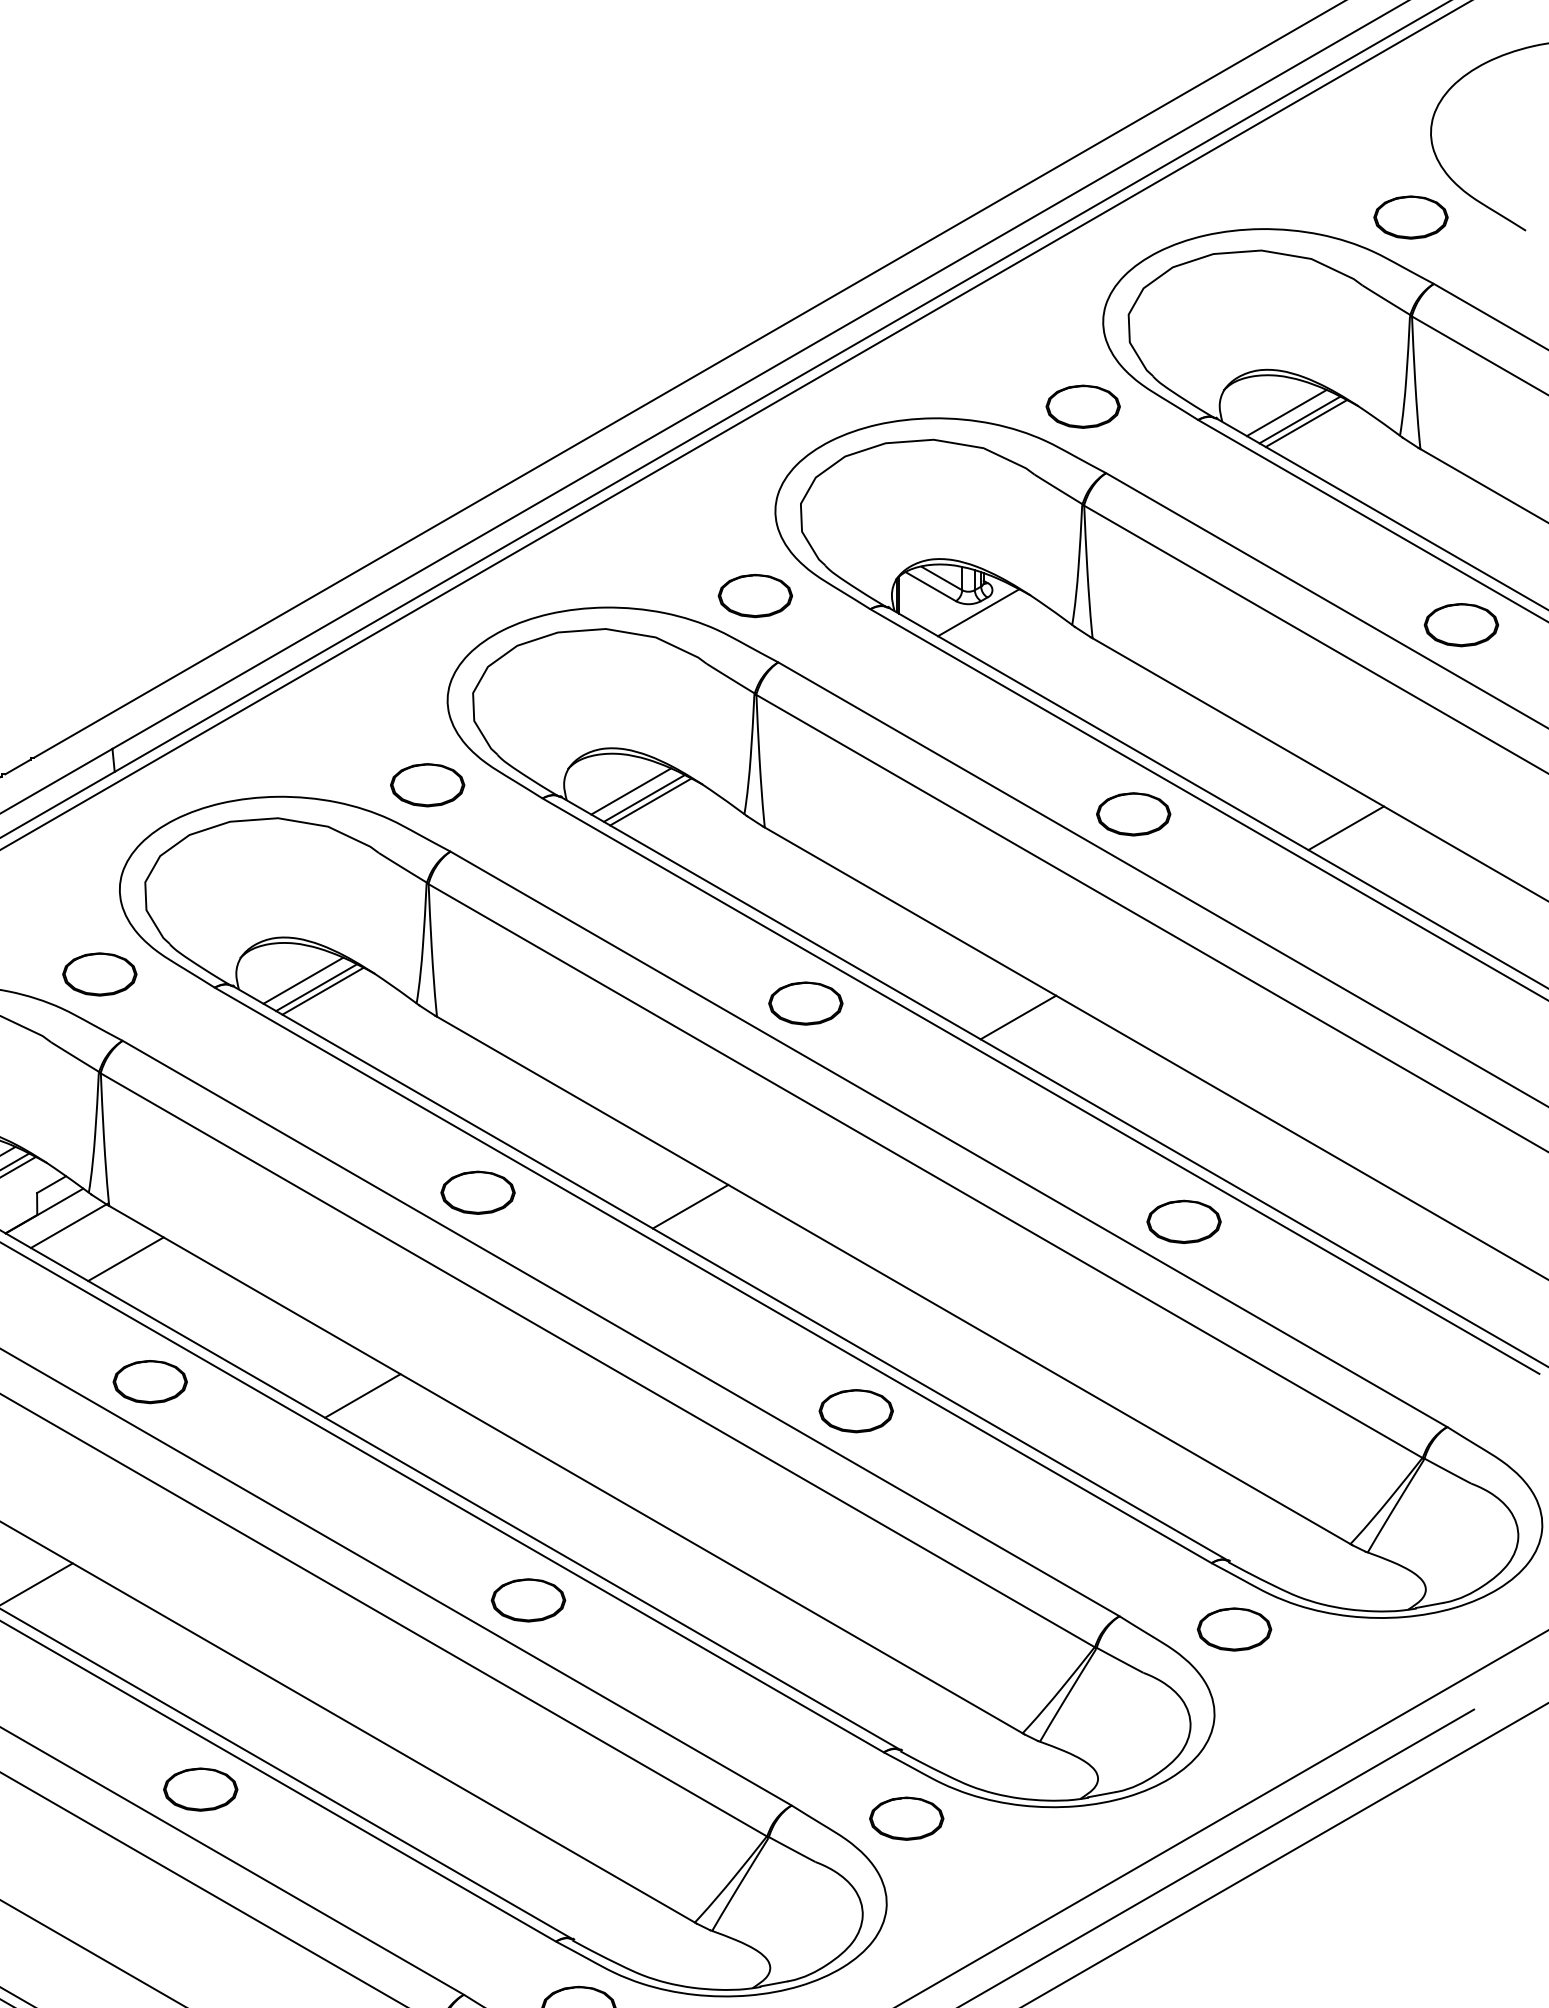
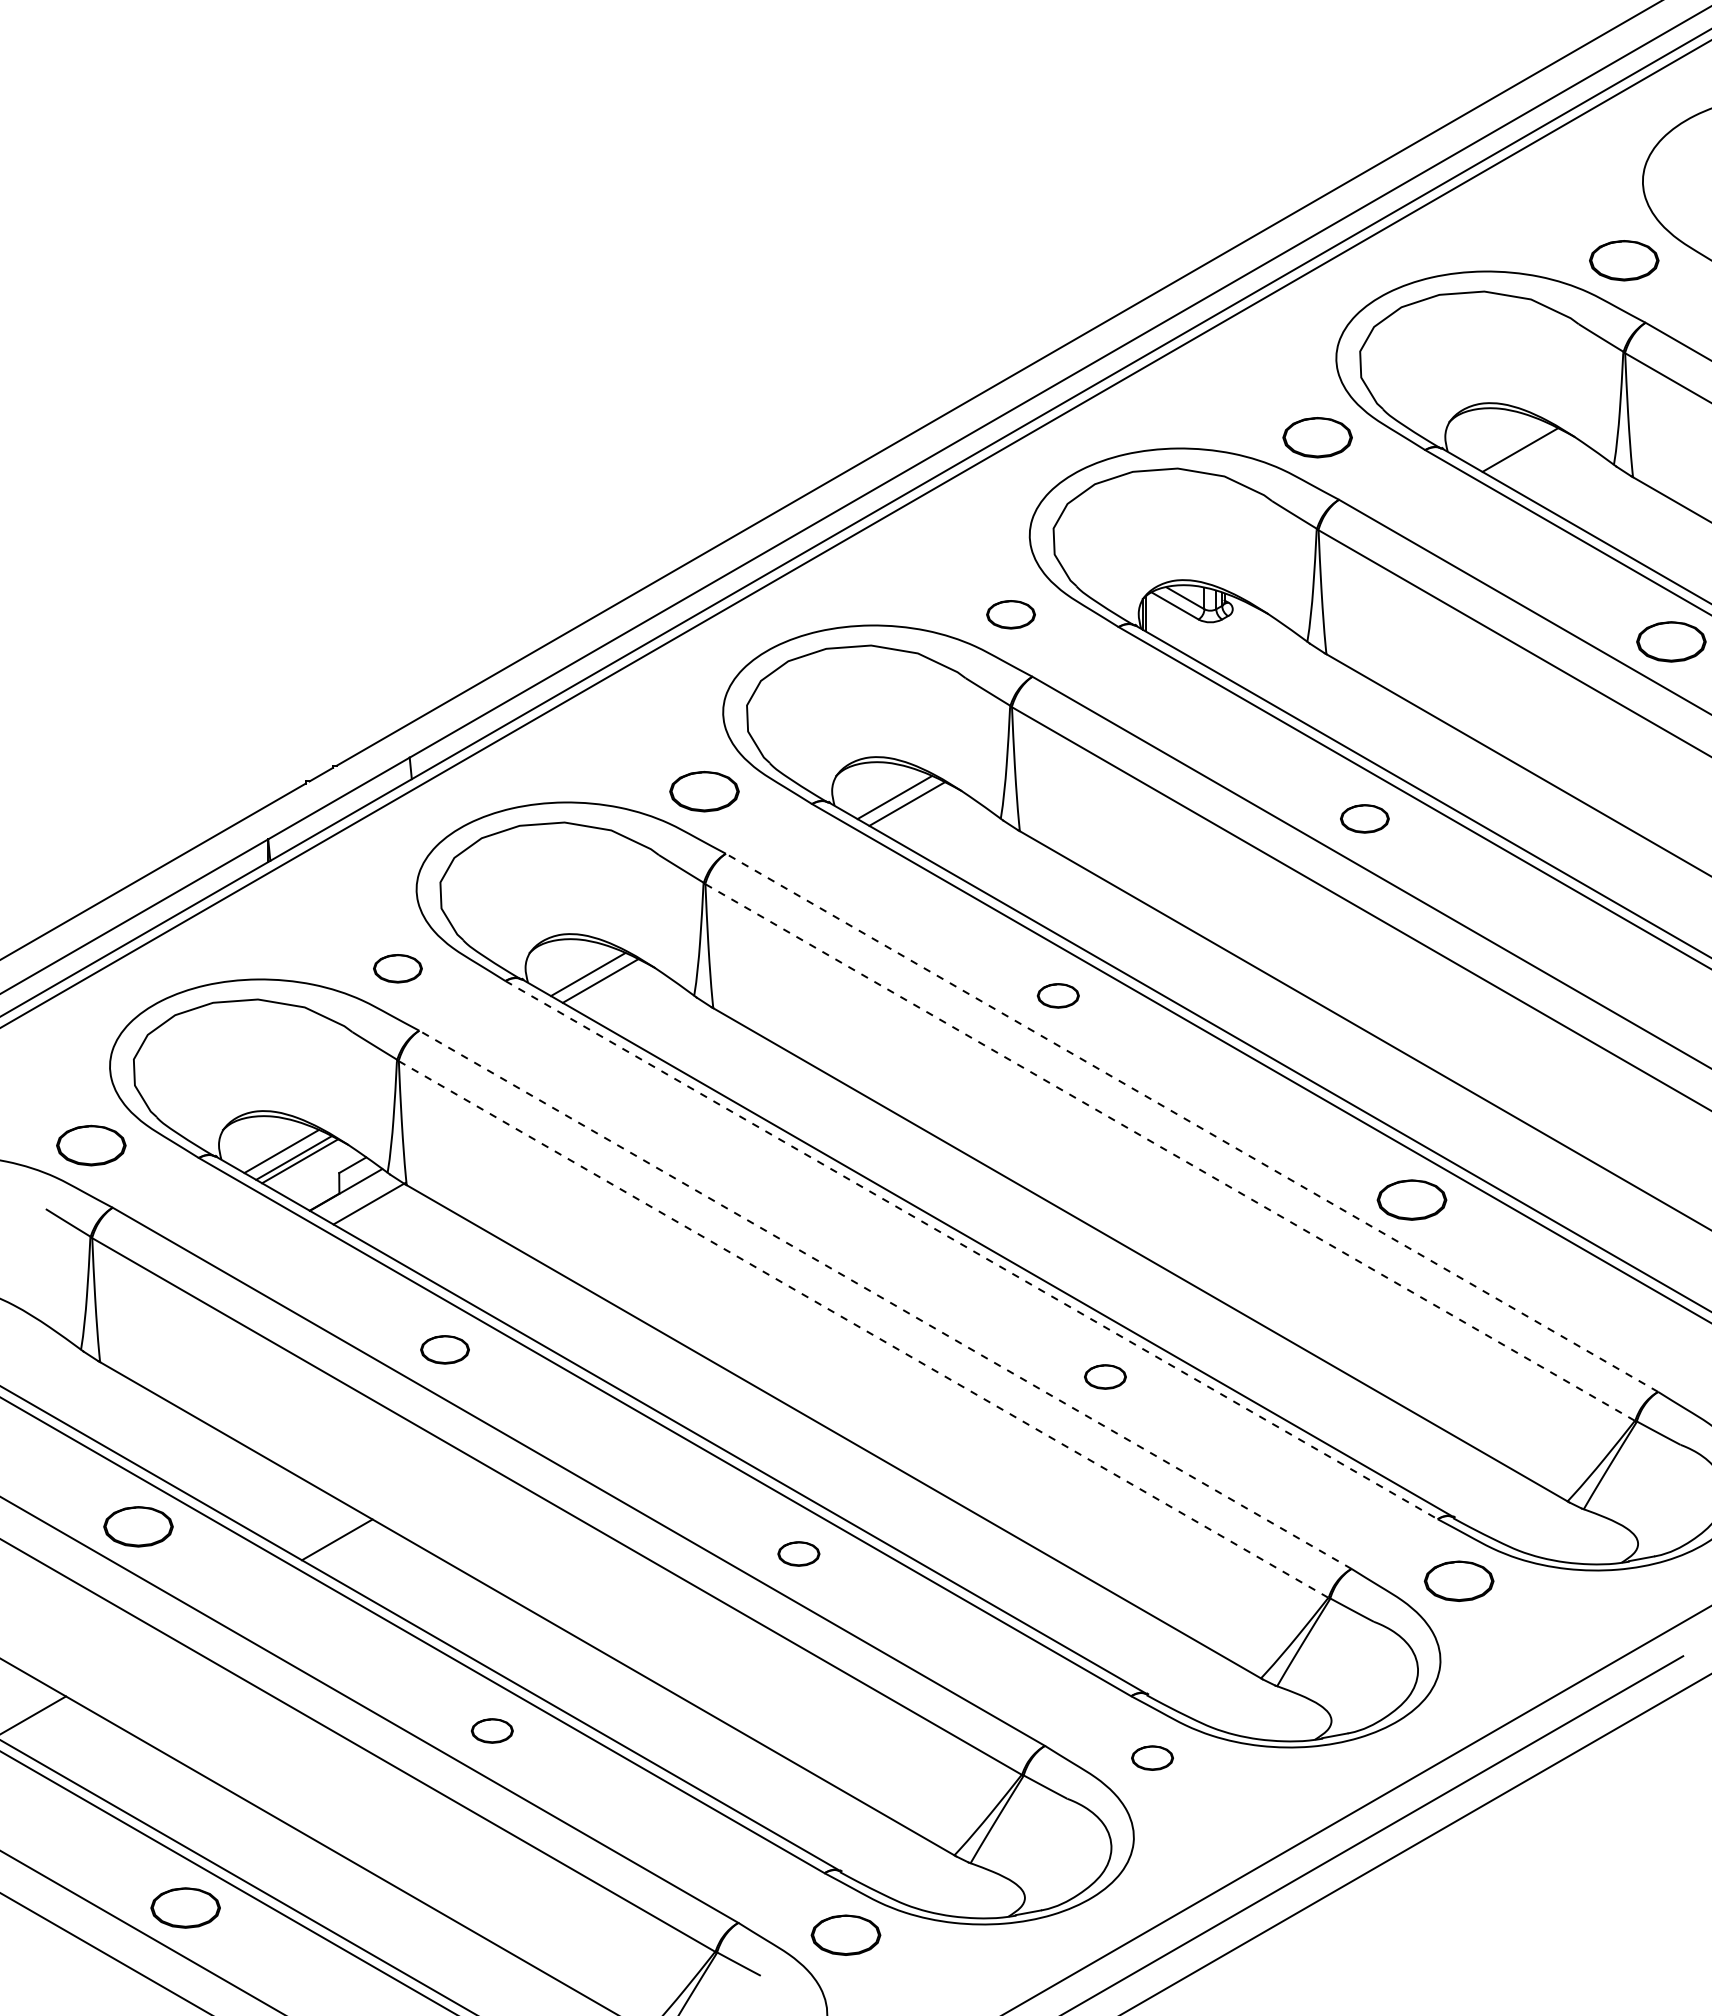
line: (1286, 412) -> (1507, 443), removed
line: (1306, 423) -> (1526, 453), removed
part: (754, 595) -> (1010, 614), size x0.7
line: (978, 612) -> (1219, 630), removed
line: (651, 802) -> (913, 807), removed
part: (1133, 813) -> (1364, 818), size x0.7
line: (1346, 827) -> (1563, 831), removed
part: (99, 974) -> (397, 968), size x0.7
line: (322, 991) -> (606, 984), removed
part: (806, 1003) -> (1058, 995), size x0.6
line: (1017, 1017) -> (1256, 1008), removed
line: (948, 1138) -> (1191, 1122), solid -> dashed
line: (925, 1171) -> (1170, 1152), solid -> dashed
part: (477, 1192) -> (751, 1172), removed
line: (690, 1206) -> (950, 1185), removed
line: (126, 1258) -> (422, 1234), removed
line: (714, 1275) -> (972, 1250), solid -> dashed
line: (621, 1328) -> (885, 1299), solid -> dashed
line: (597, 1360) -> (863, 1329), solid -> dashed
part: (149, 1381) -> (444, 1349), size x0.7
line: (362, 1395) -> (643, 1362), removed
part: (856, 1410) -> (1105, 1376), size x0.6
part: (528, 1599) -> (798, 1553), size x0.6
part: (200, 1789) -> (492, 1730), size x0.6
part: (906, 1817) -> (1152, 1757), size x0.6

